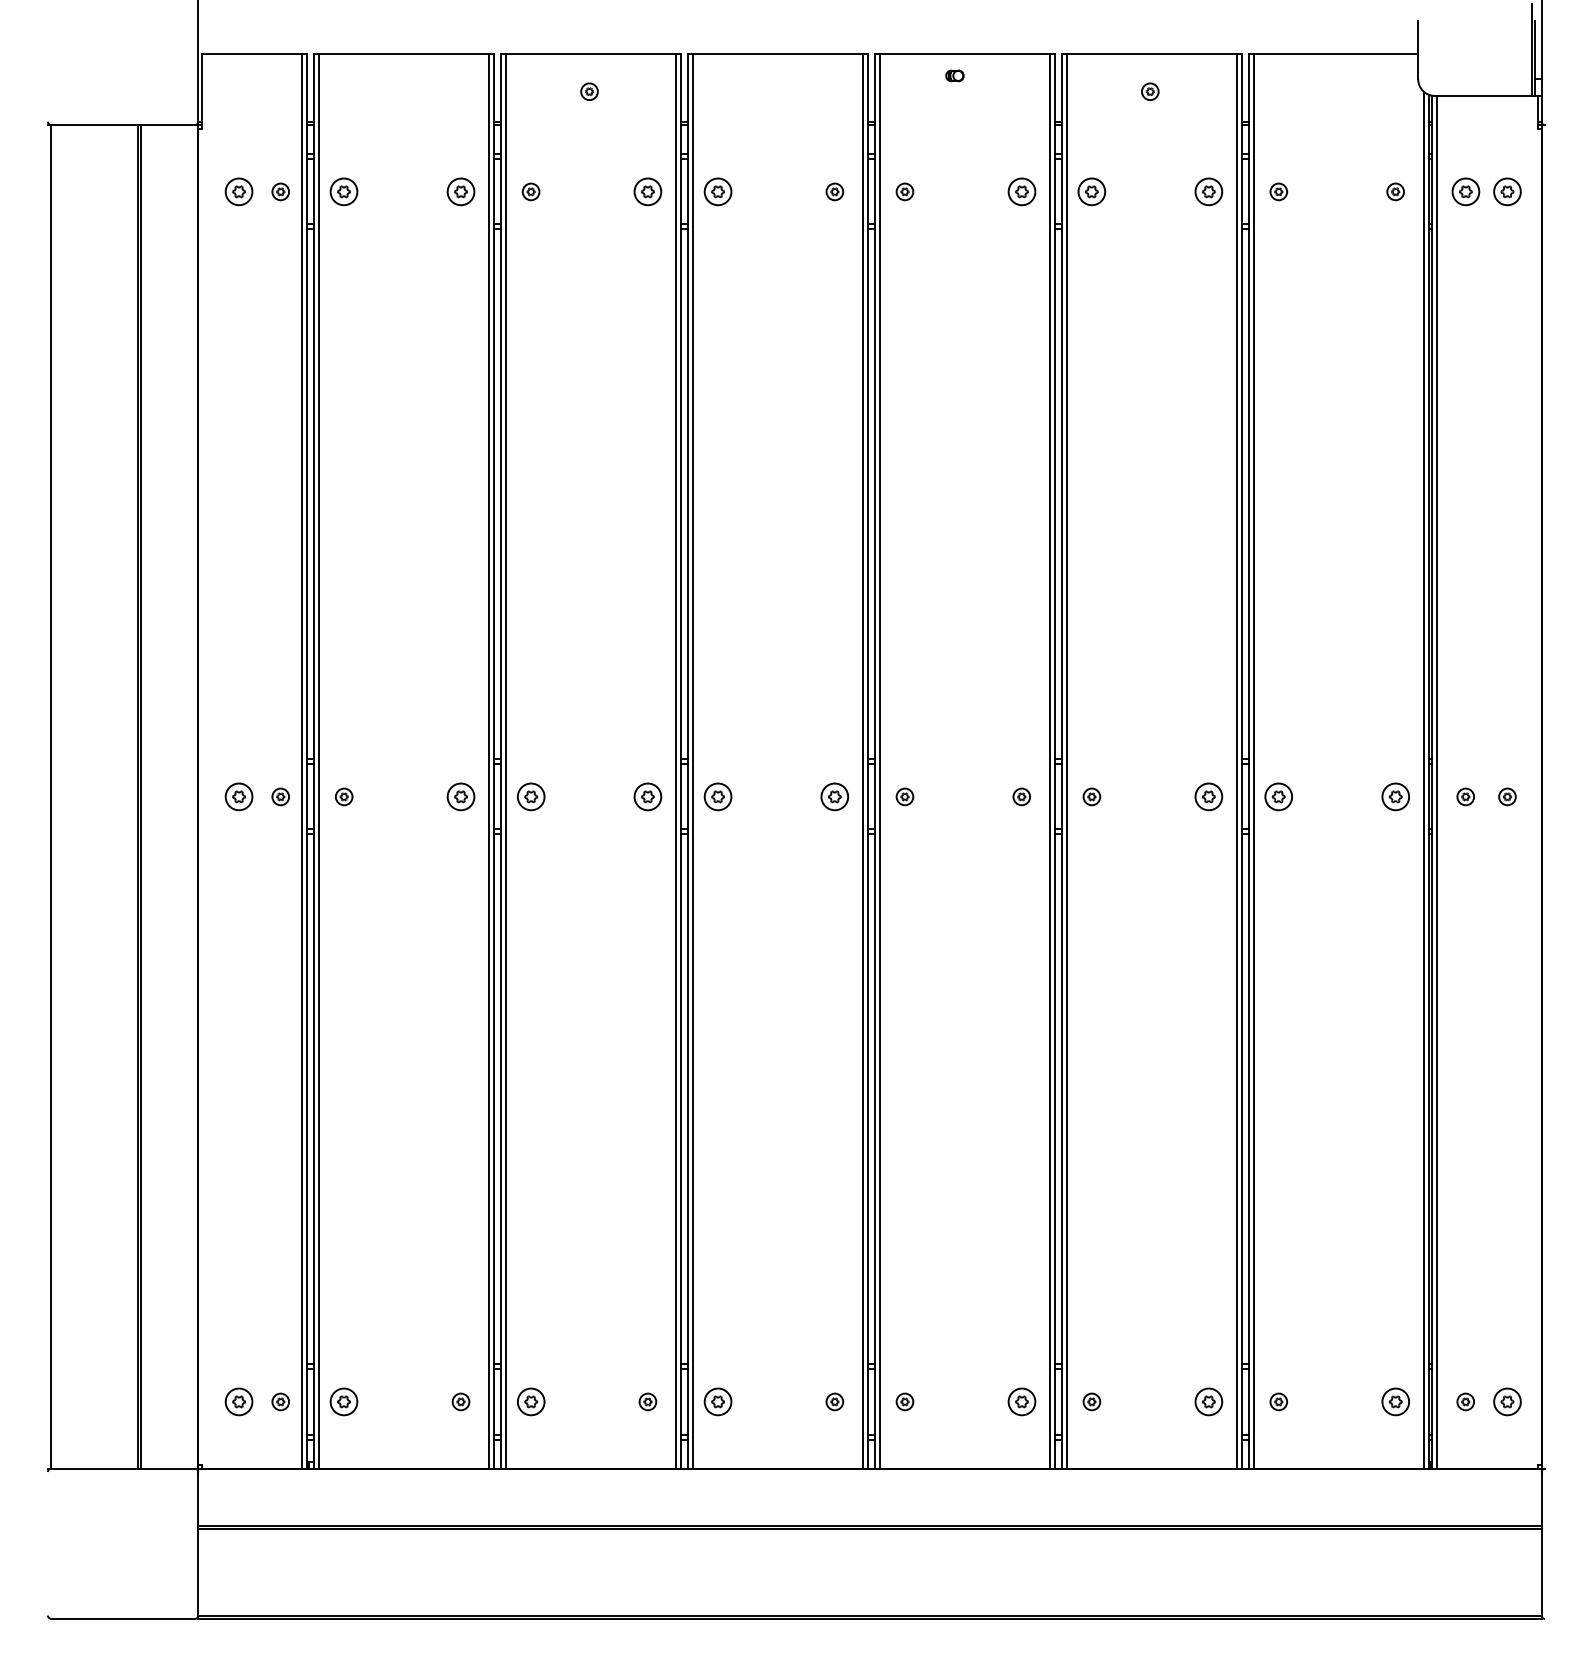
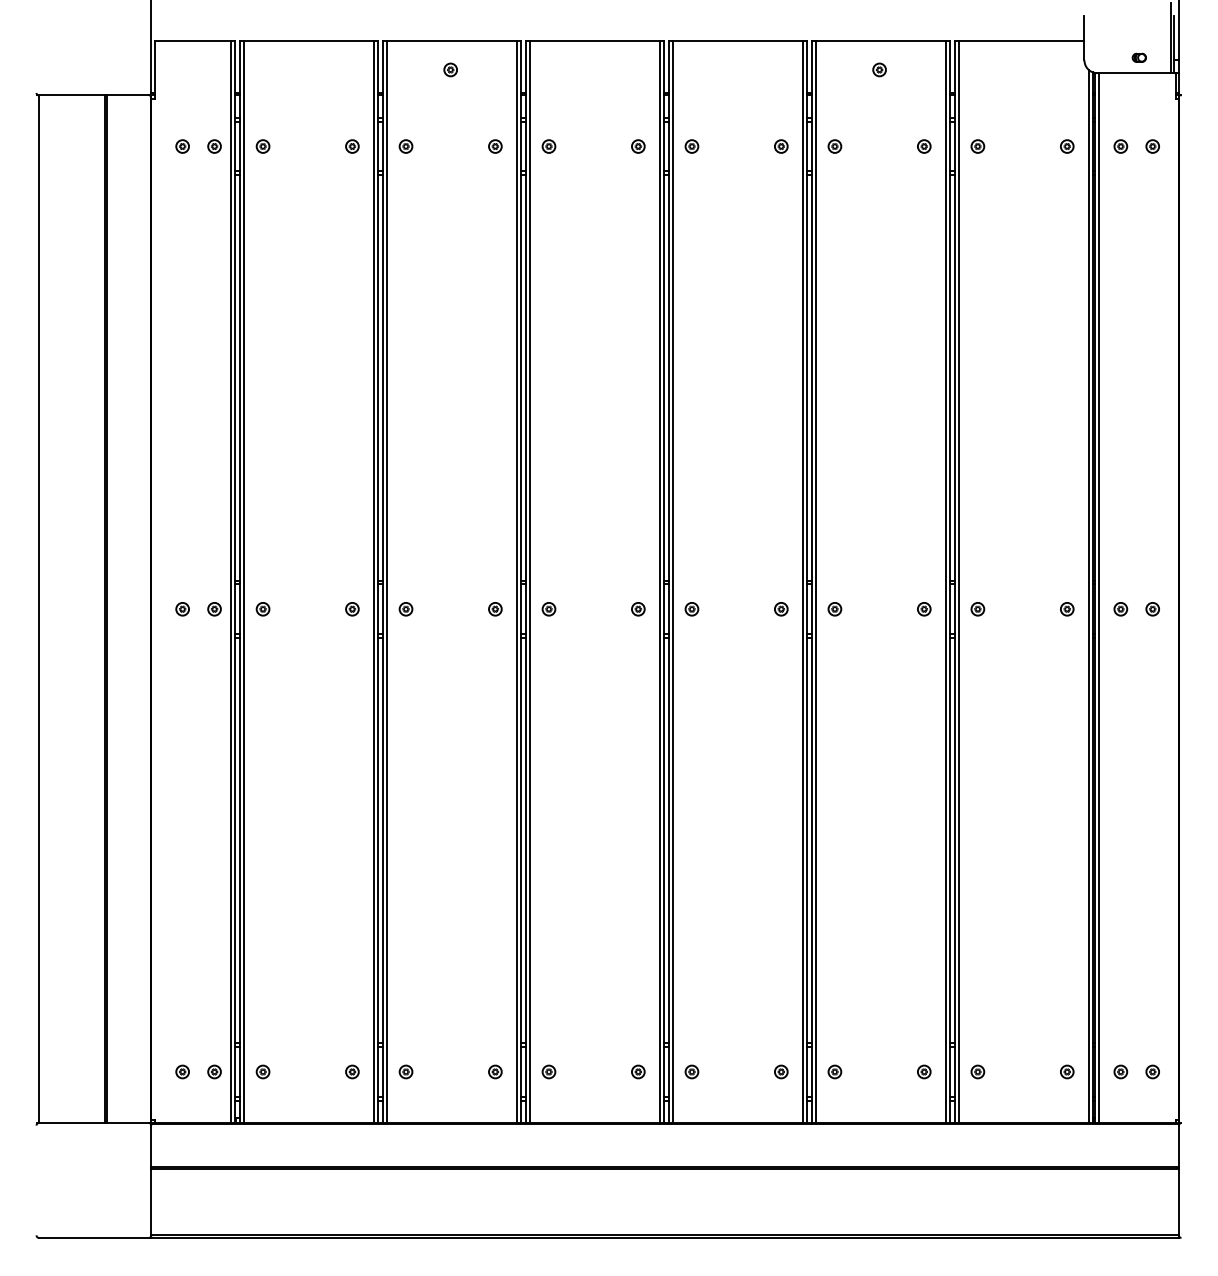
part: (954, 75) -> (1139, 57), moved
part: (238, 191) -> (182, 146), size x0.62
part: (344, 191) -> (263, 146), size x0.62
part: (460, 191) -> (352, 146), size x0.62
part: (647, 191) -> (495, 146), size x0.62
part: (717, 191) -> (548, 146), size x0.62
part: (1021, 191) -> (781, 146), size x0.62
part: (1091, 191) -> (834, 146), size x0.62
part: (1208, 191) -> (924, 146), size x0.62
part: (1465, 191) -> (1120, 146), size x0.62
part: (1507, 191) -> (1152, 146), size x0.62
part: (238, 796) -> (182, 608), size x0.62
part: (460, 796) -> (352, 608), size x0.62
part: (530, 796) -> (405, 608), size x0.62
part: (647, 796) -> (495, 608), size x0.62
part: (717, 796) -> (548, 608), size x0.62
part: (834, 796) -> (638, 608), size x0.62
part: (1208, 796) -> (924, 608), size x0.62
part: (1278, 796) -> (977, 608), size x0.62
part: (1395, 796) -> (1067, 608), size x0.62
part: (238, 1401) -> (182, 1071), size x0.62
part: (344, 1401) -> (263, 1071), size x0.62
part: (530, 1401) -> (405, 1071), size x0.62
part: (717, 1401) -> (548, 1071), size x0.62
part: (1021, 1401) -> (781, 1071), size x0.62
part: (1208, 1401) -> (924, 1071), size x0.62
part: (1395, 1401) -> (1067, 1071), size x0.62
part: (1507, 1401) -> (1152, 1071), size x0.62

